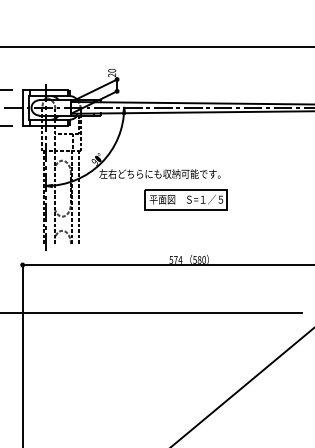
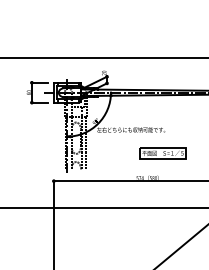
part: (185, 199) -> (162, 153), moved

